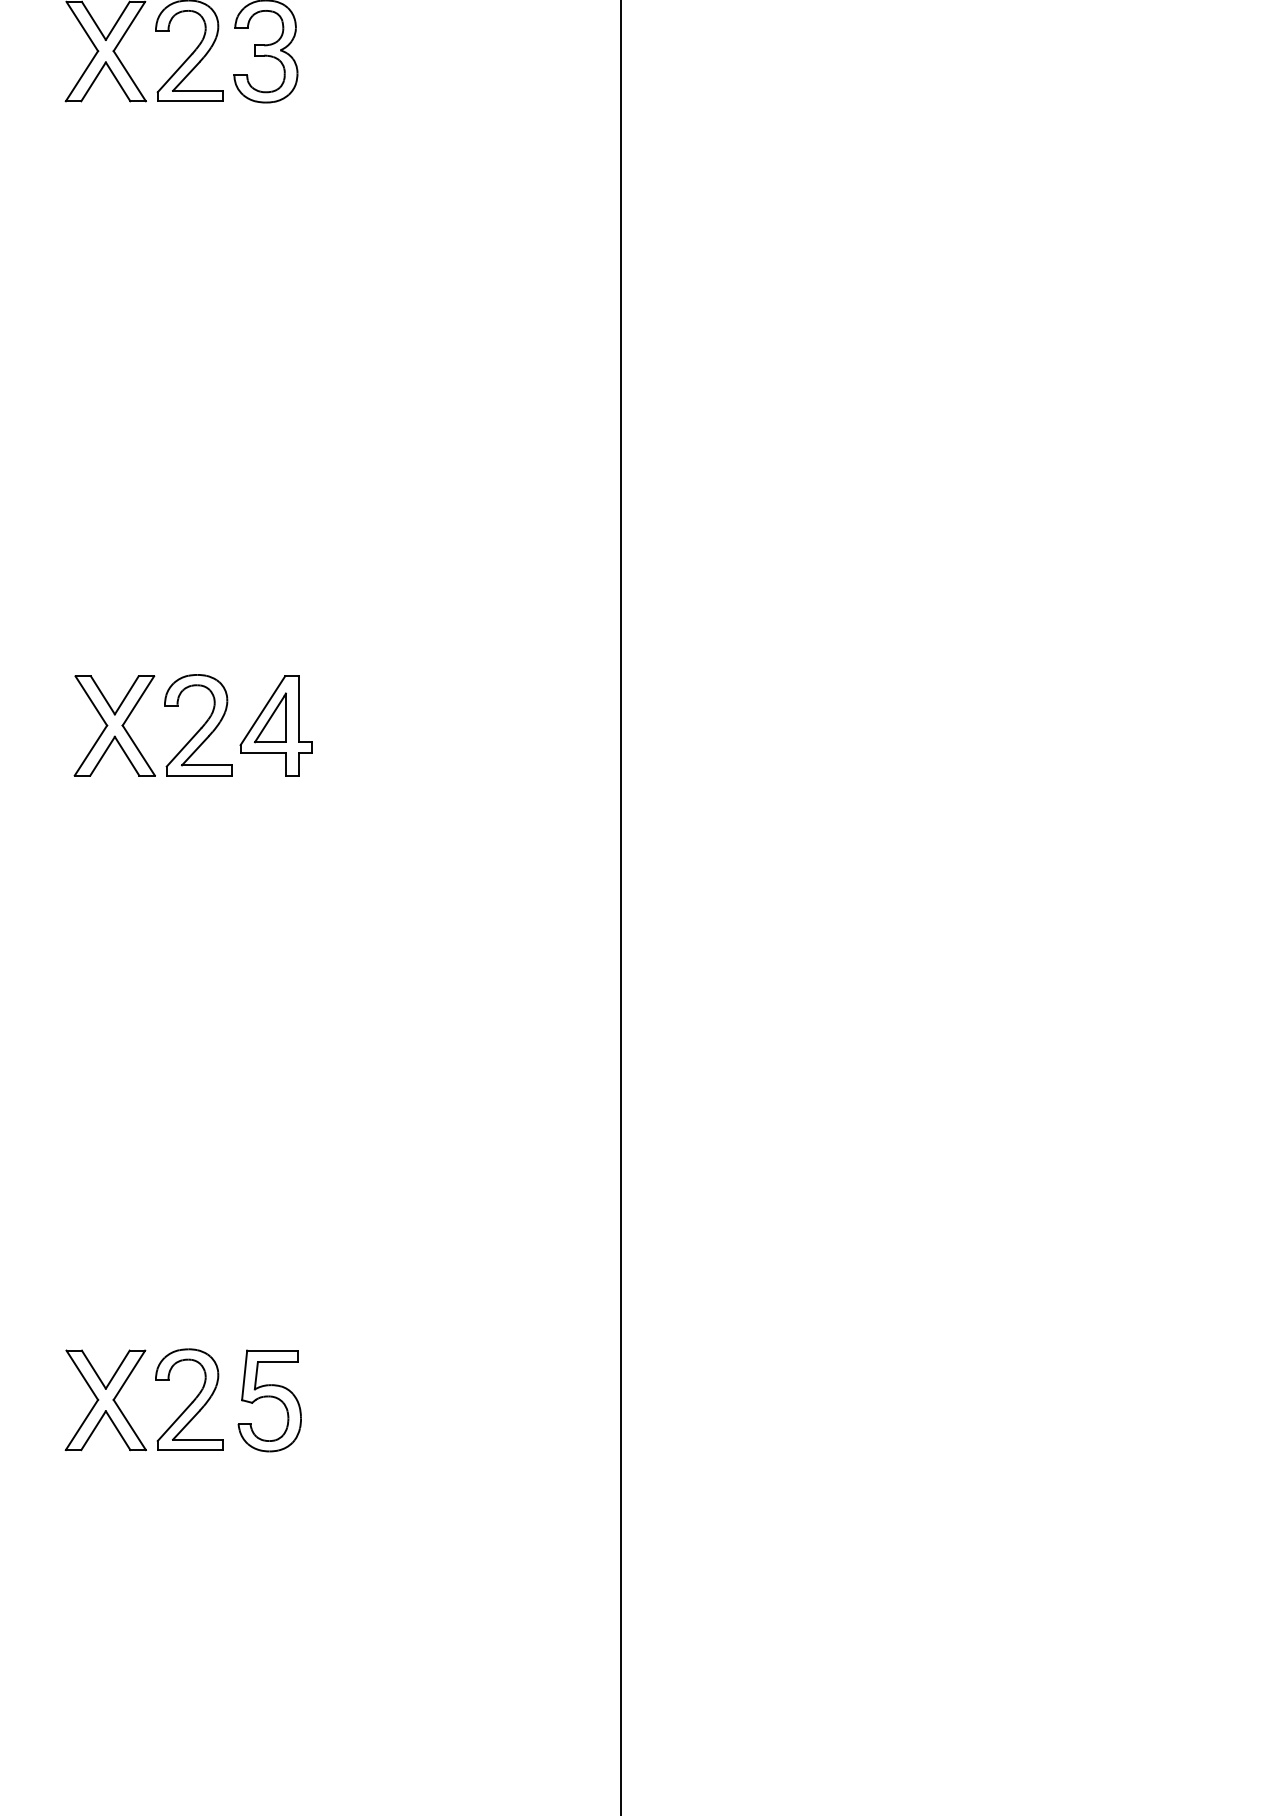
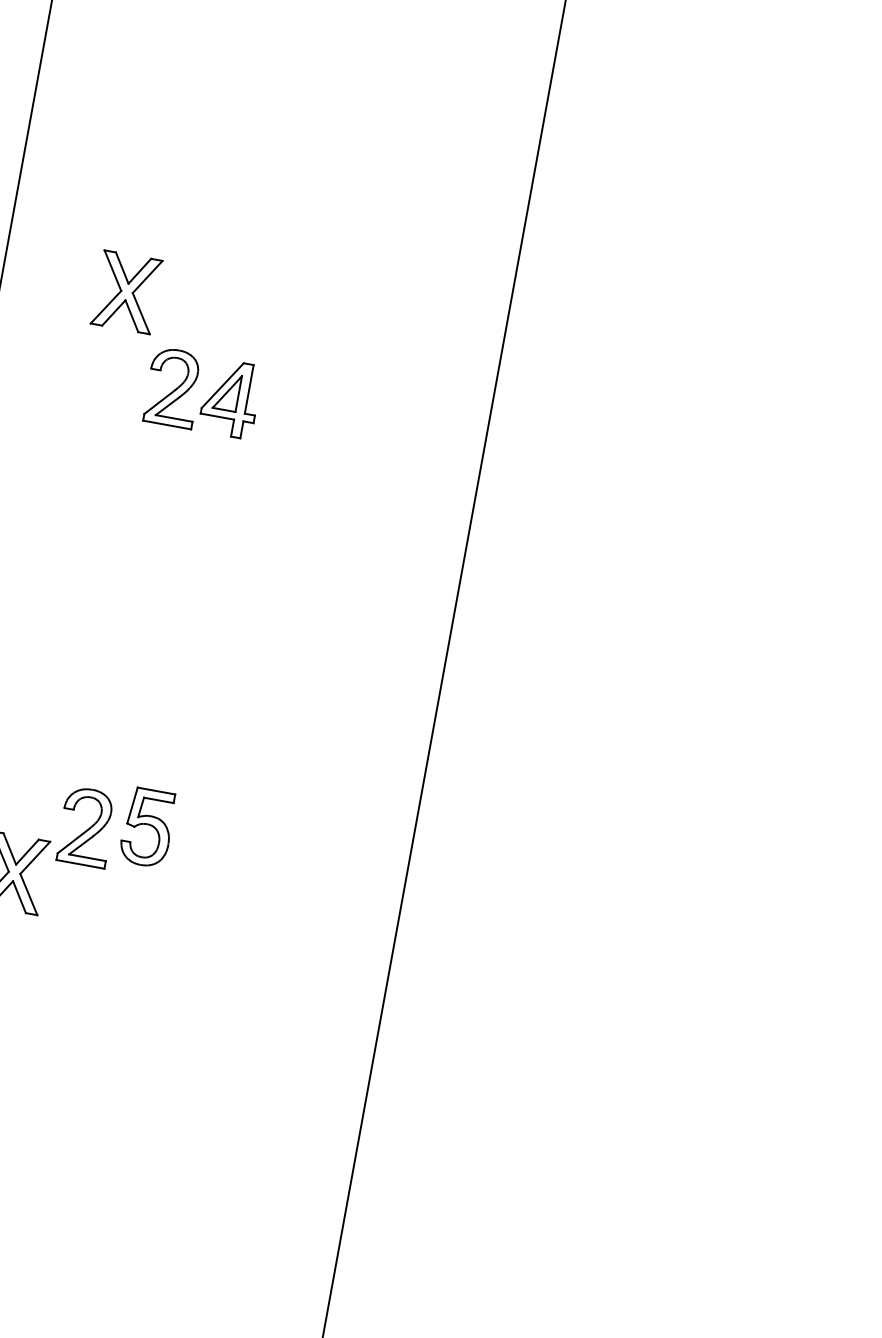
part: (114, 725) -> (126, 291), moved
part: (189, 1399) -> (86, 826), moved
part: (269, 1400) -> (147, 827), moved

